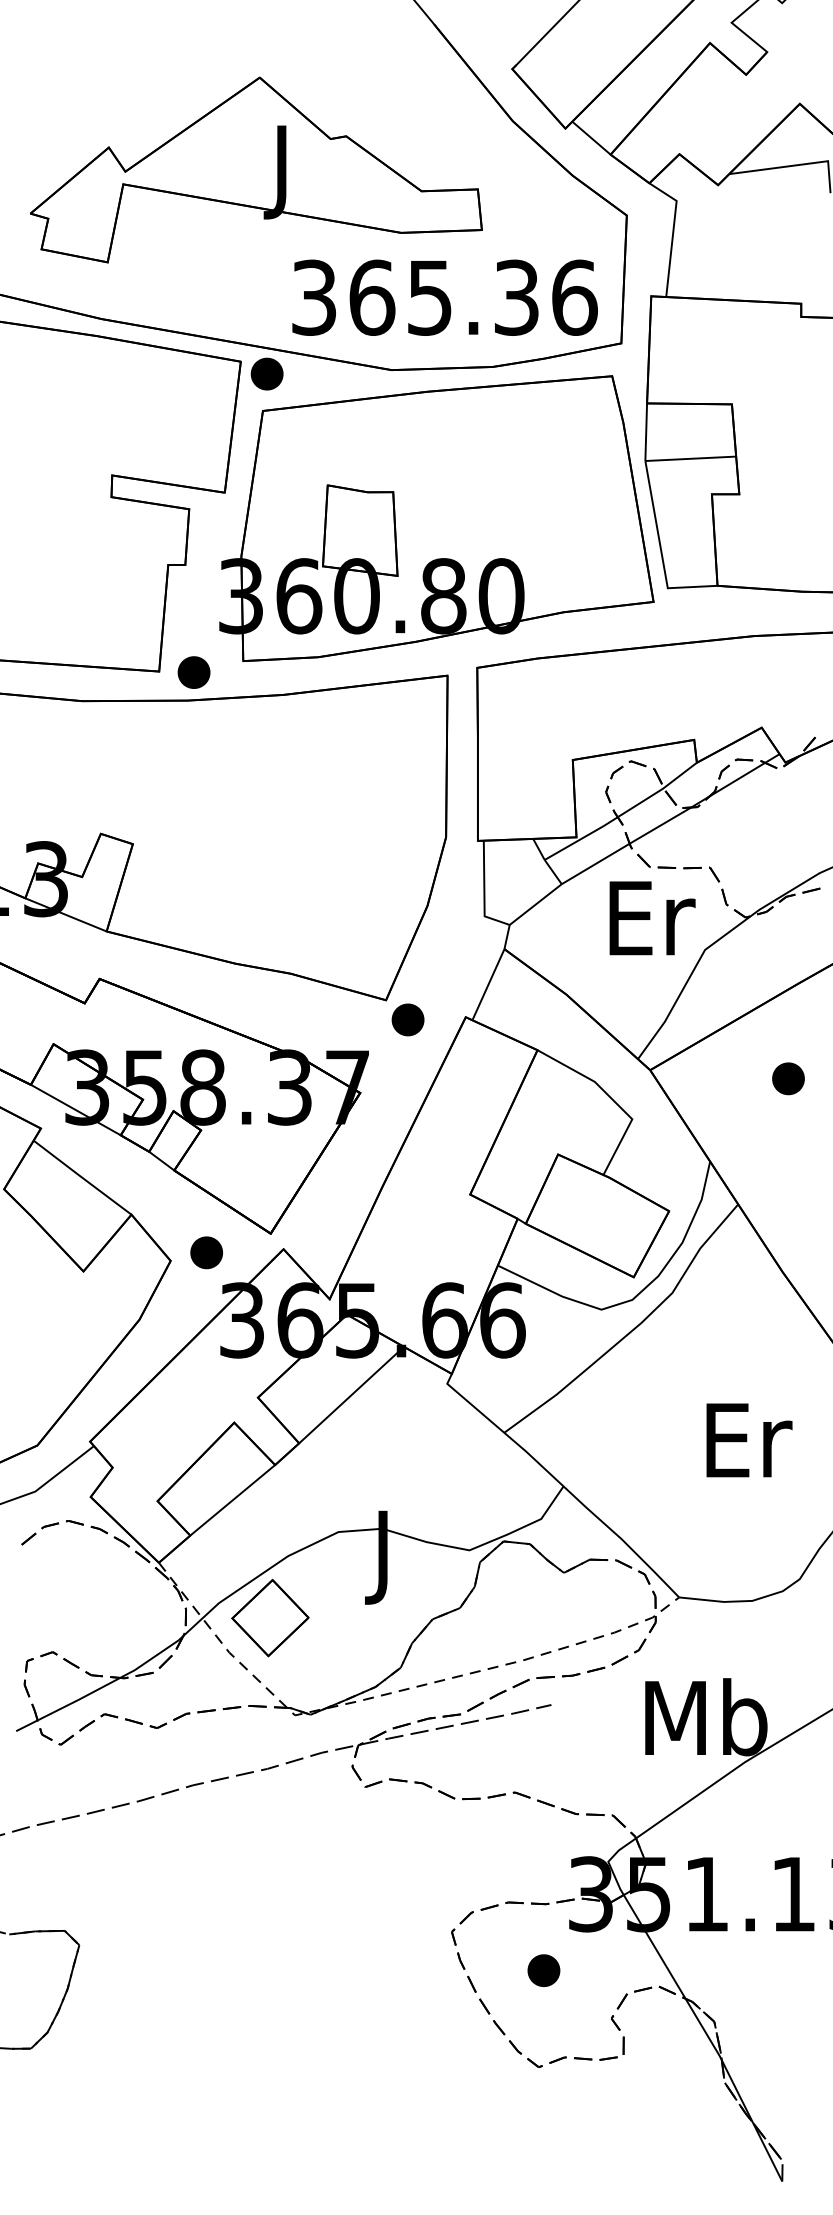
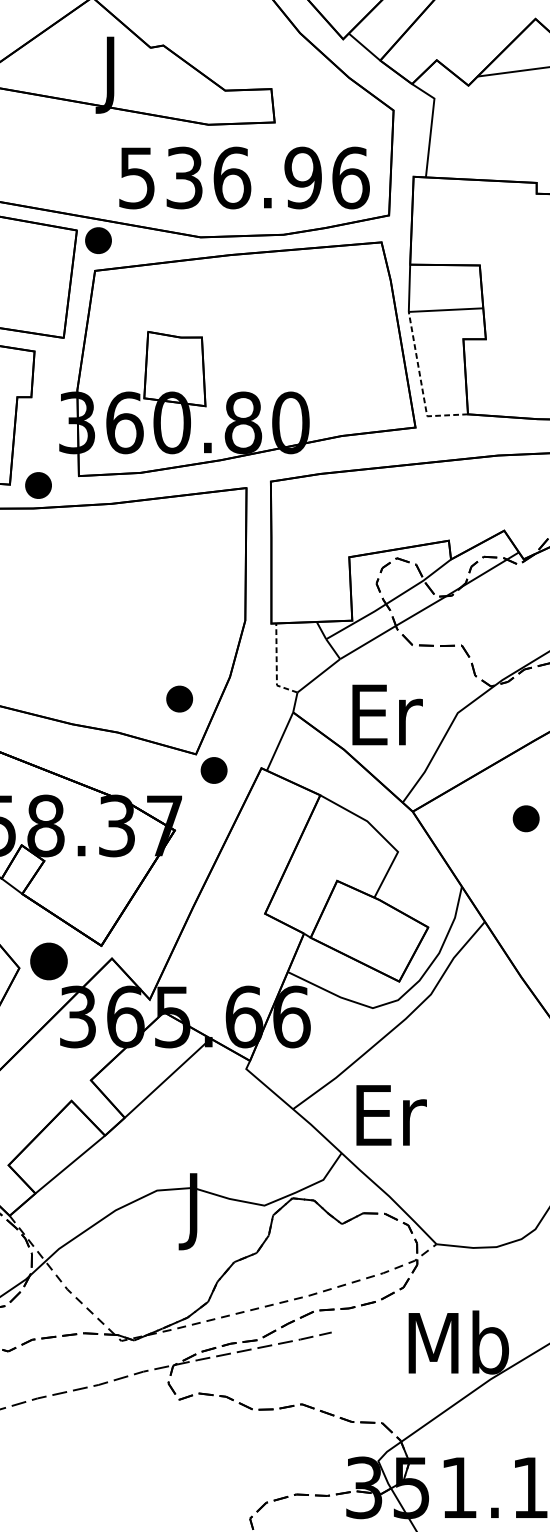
text: (415, 297) -> (220, 177), 365.36 -> 536.96
line: (660, 549) -> (421, 384), solid -> dashed
line: (484, 892) -> (276, 665), solid -> dashed
text: (652, 918) -> (387, 715), moved
part: (365, 932) -> (179, 698), added
part: (206, 1252) -> (48, 961), size x1.4
text: (749, 1440) -> (391, 1115), moved
part: (270, 1618) -> (101, 1261), removed

